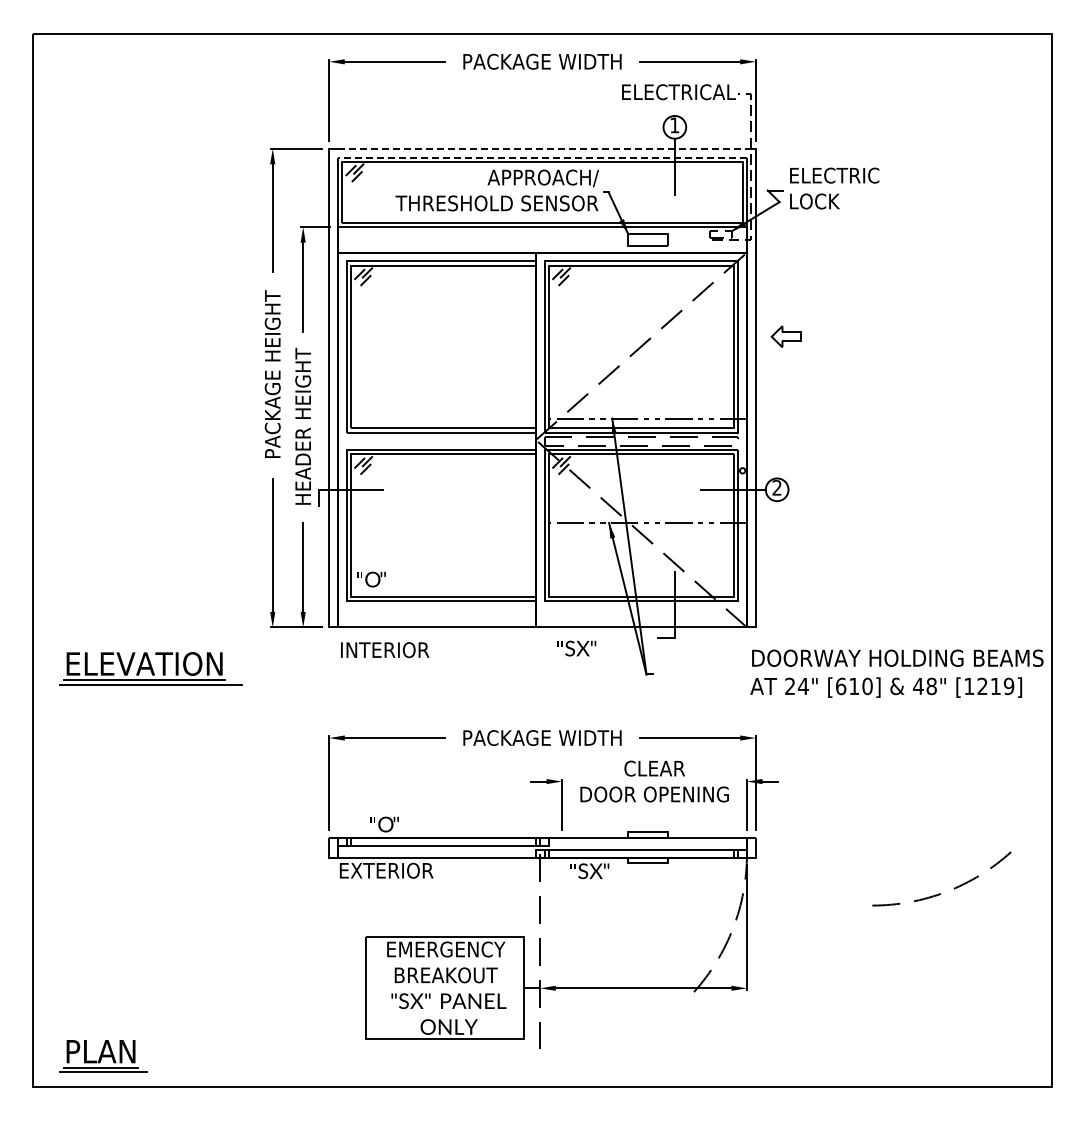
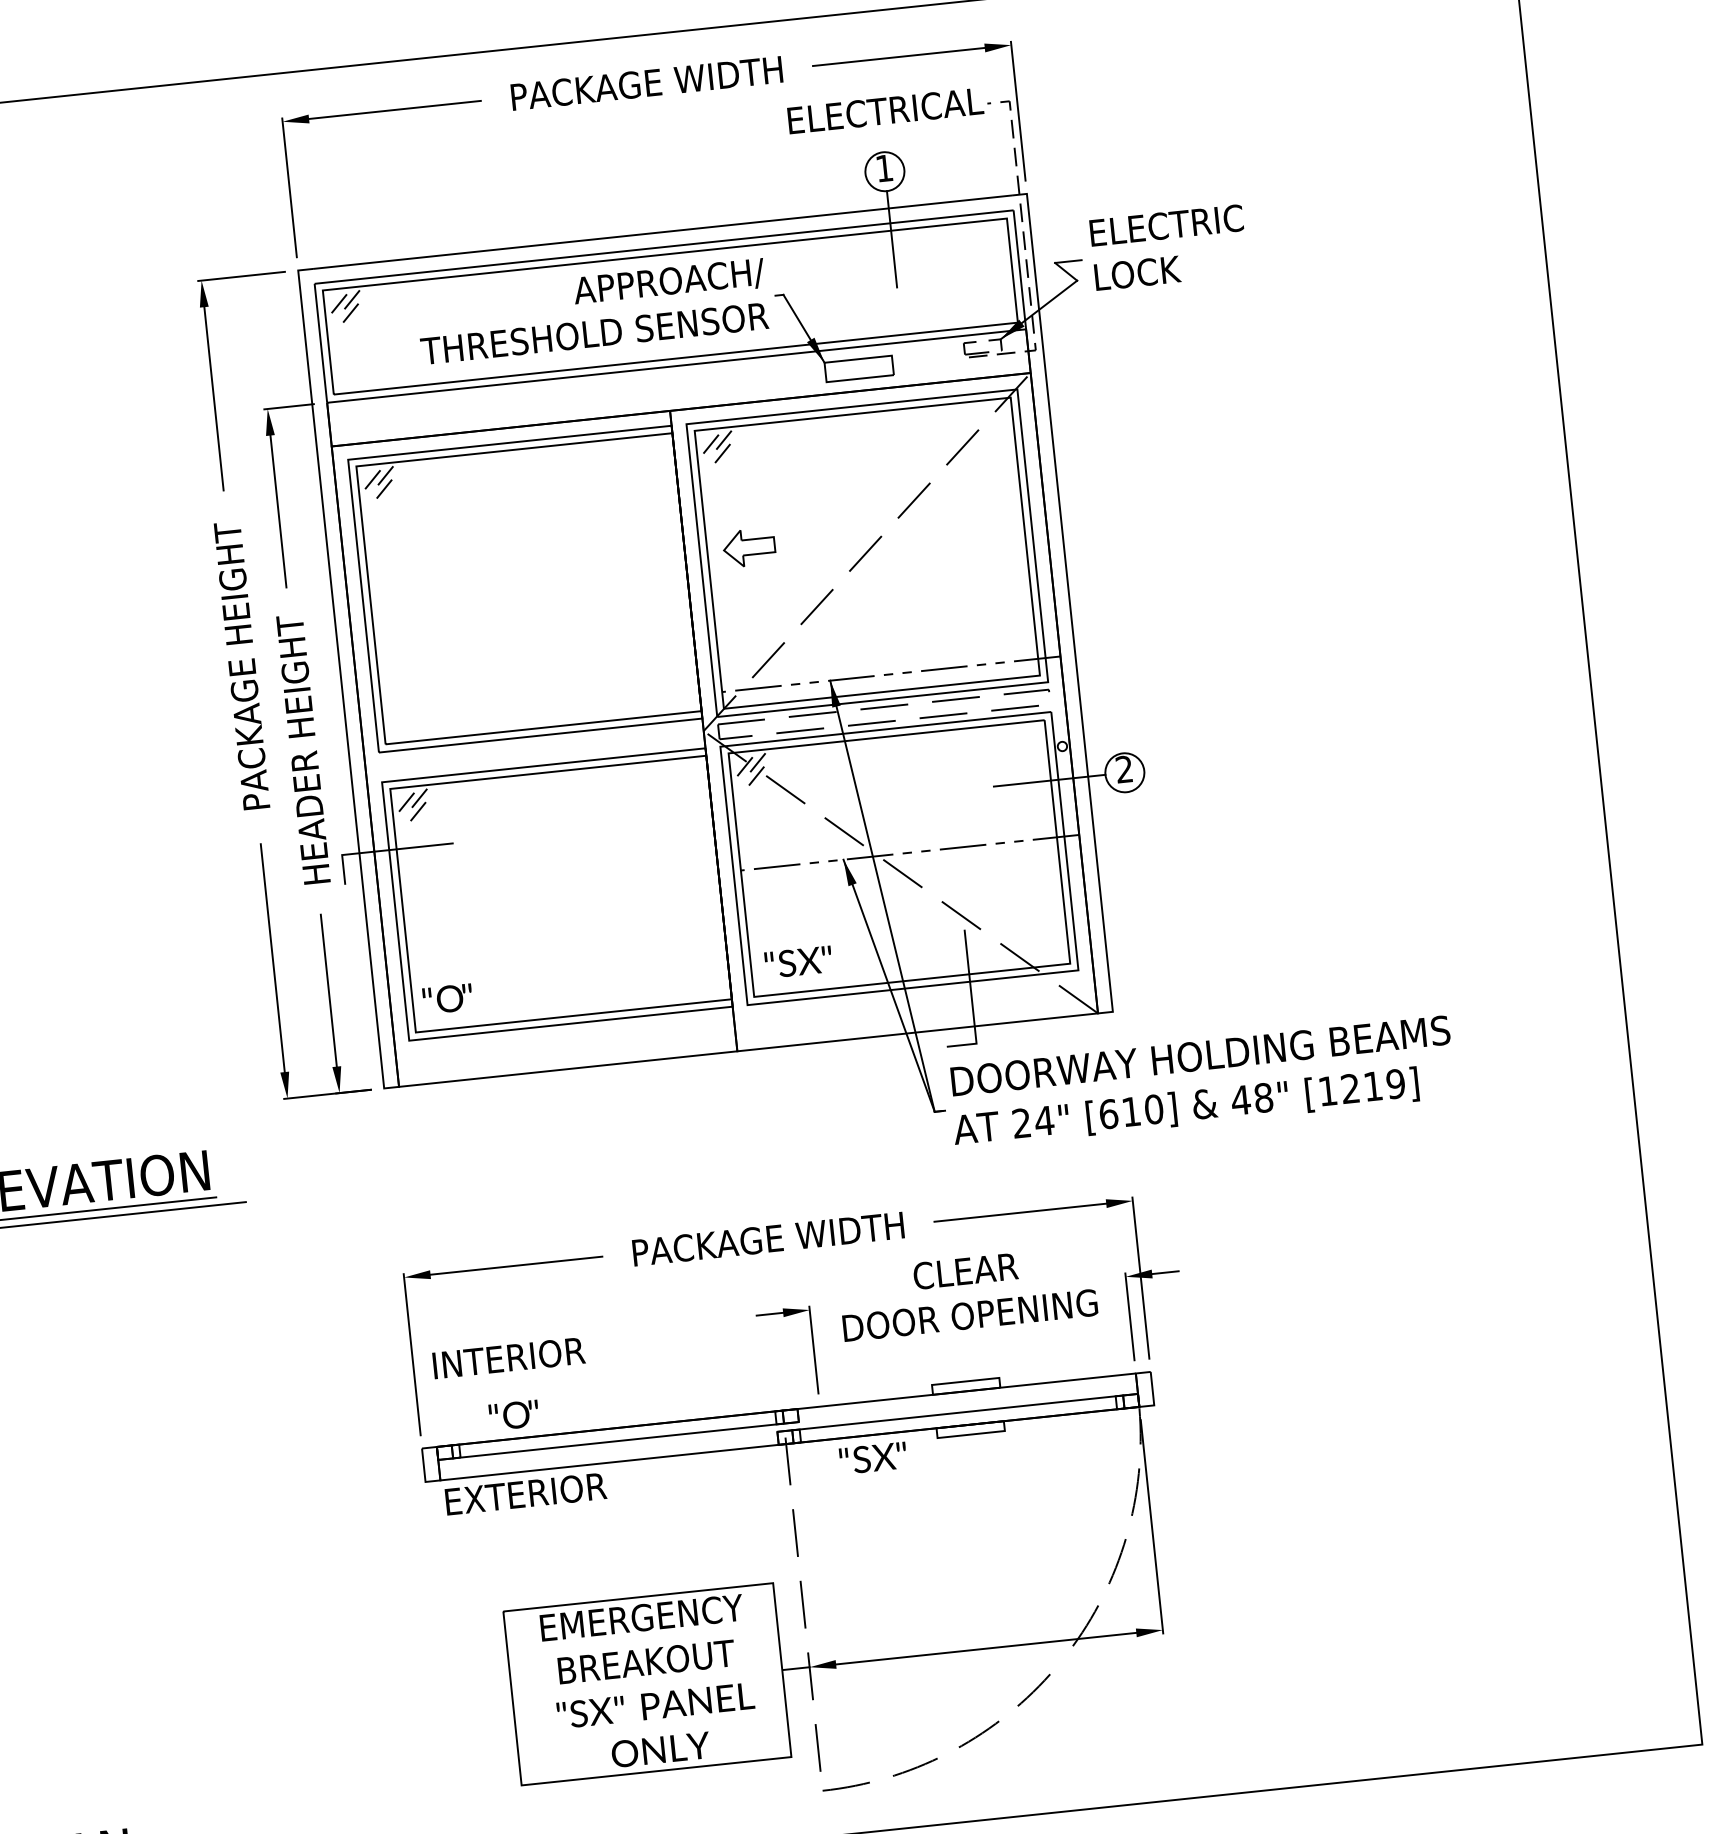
line: (542, 148) -> (662, 231), dashed -> solid
line: (542, 157) -> (664, 247), dashed -> solid
part: (785, 336) -> (747, 547), moved
text: (576, 648) -> (798, 962), moved
text: (385, 650) -> (509, 1358), moved
text: (896, 673) -> (1201, 1082), moved
arc: (940, 893) -> (936, 1757), moved

